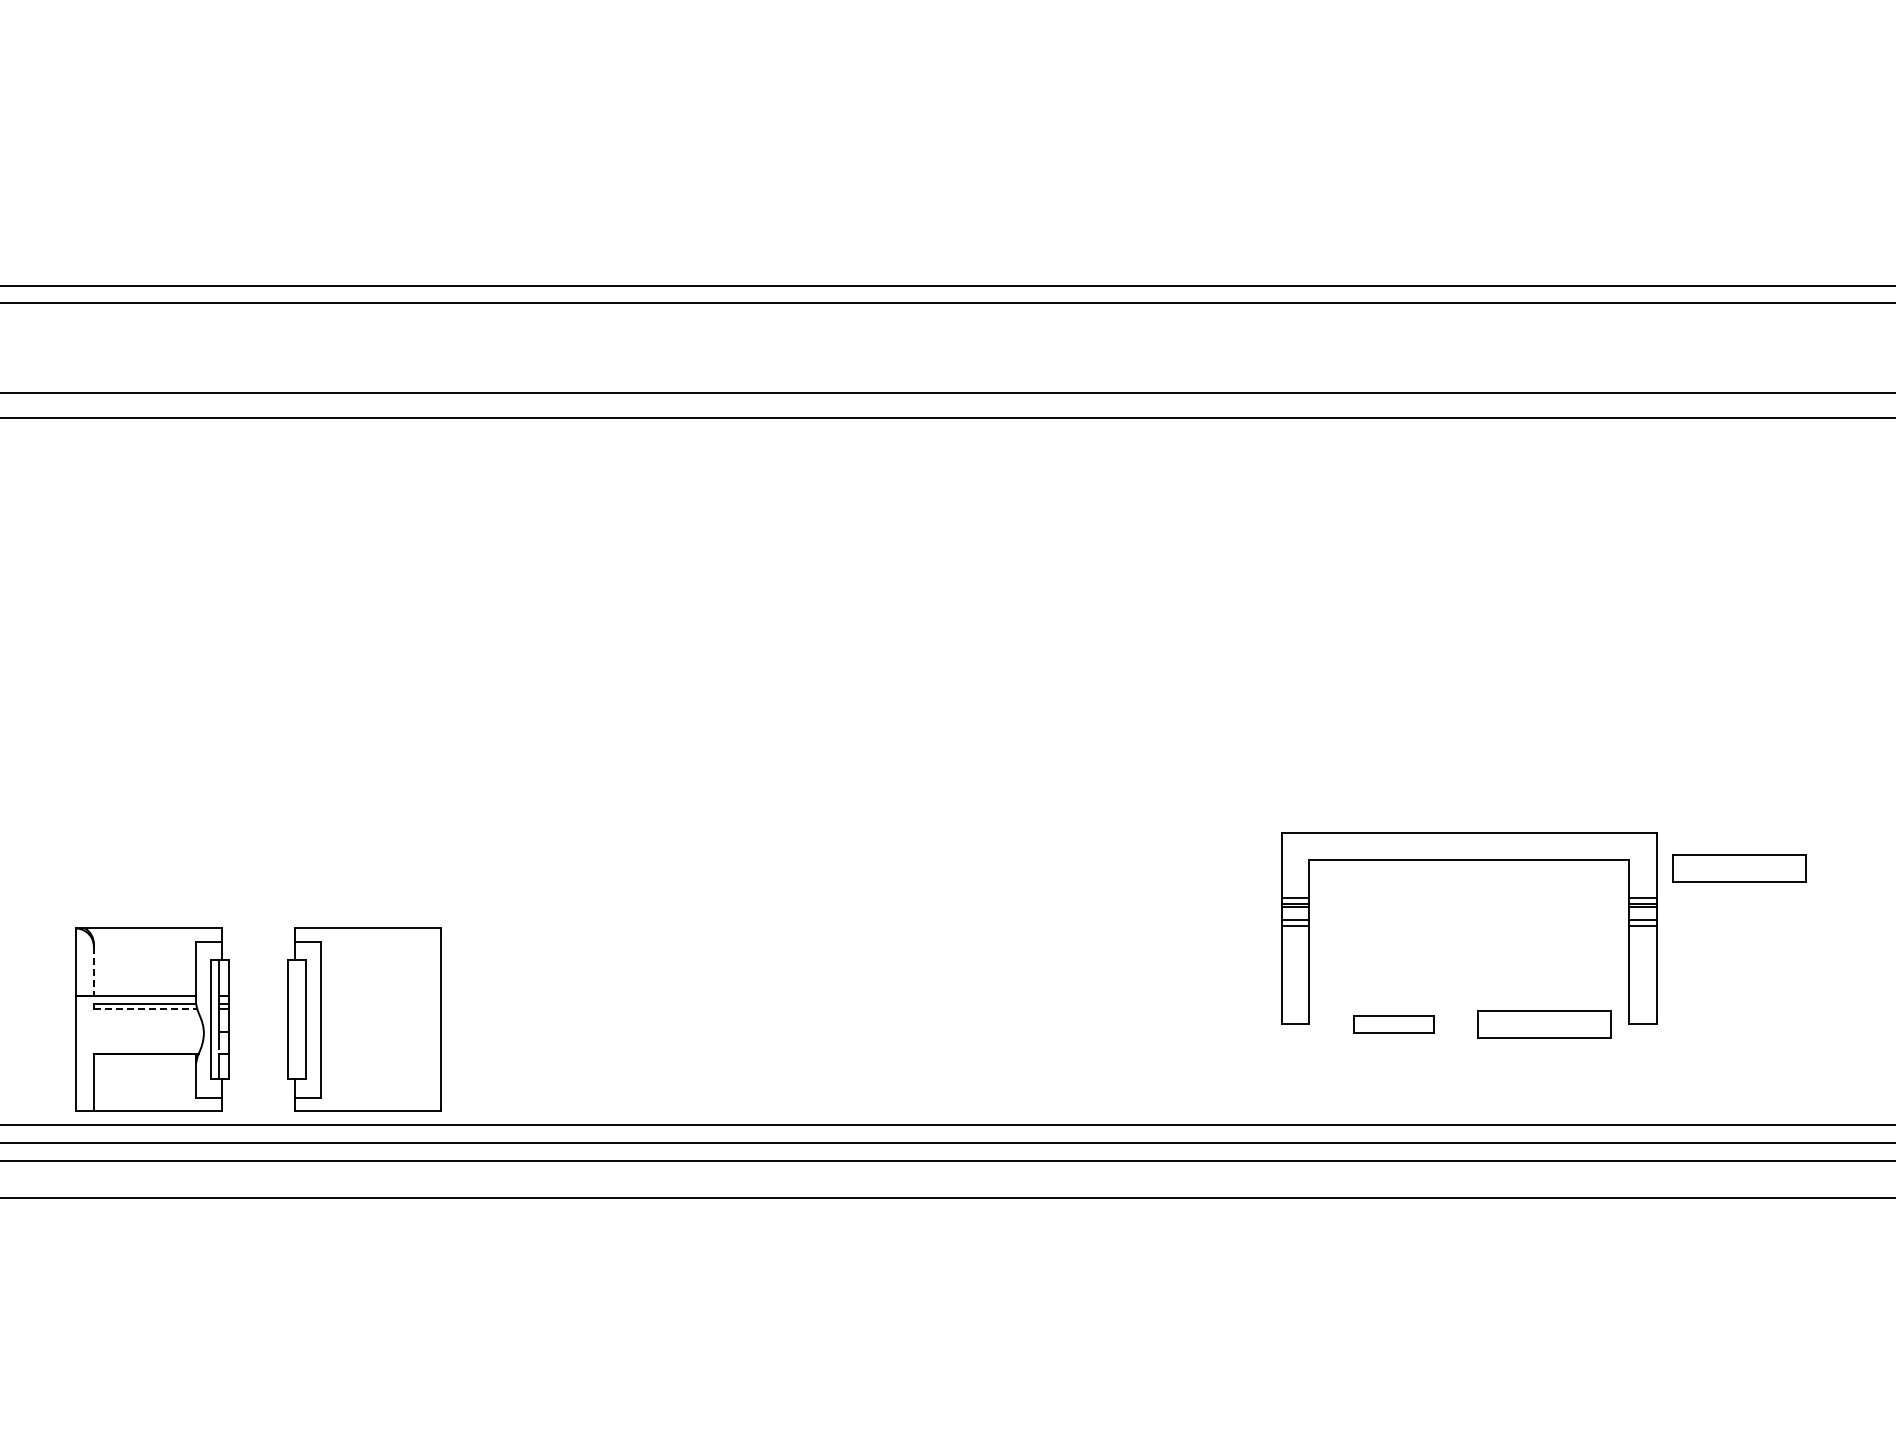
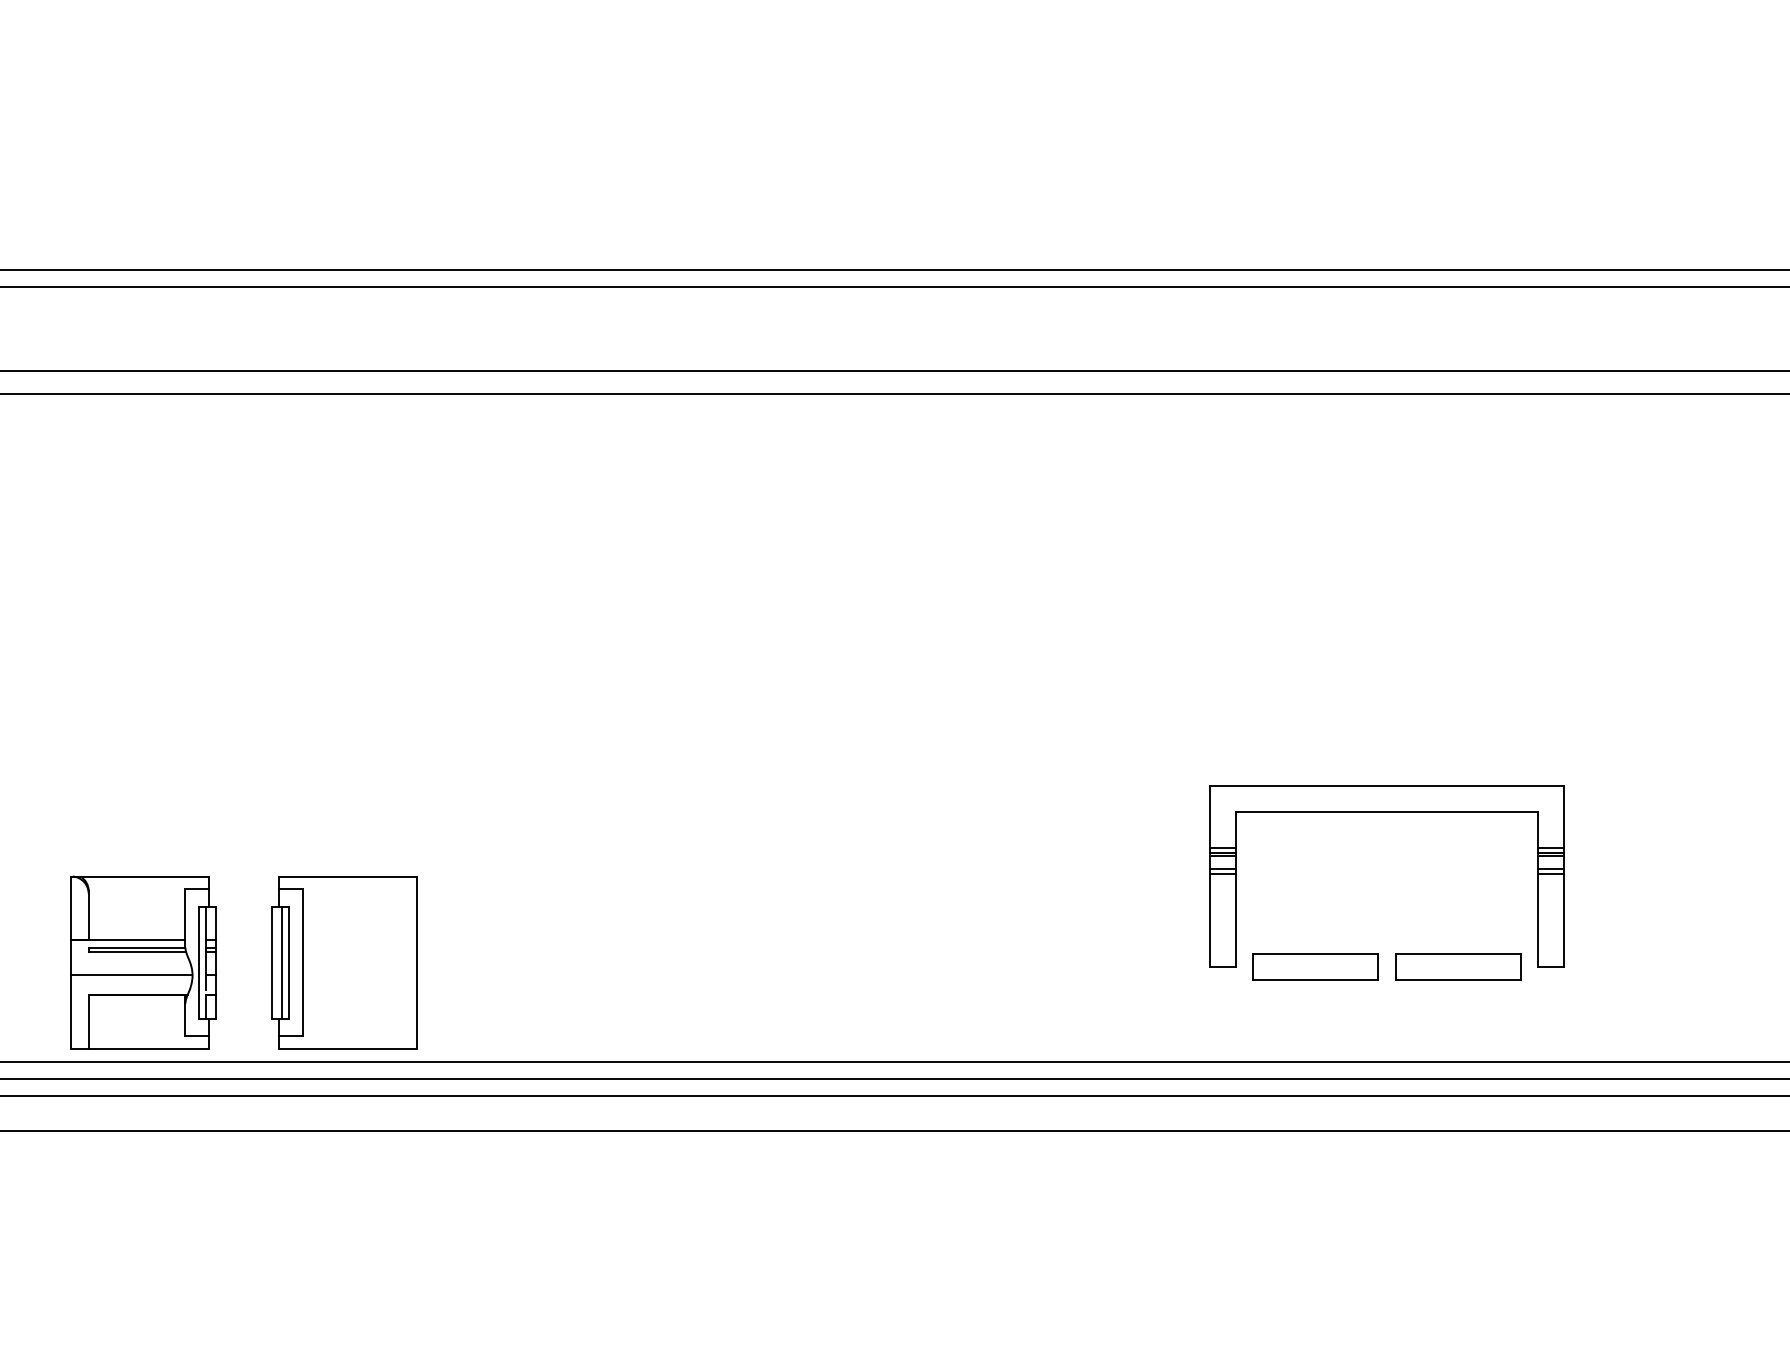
part: (1739, 868) -> (1642, 819), removed
line: (93, 971) -> (88, 917), dashed -> solid
line: (145, 1008) -> (137, 952), dashed -> solid
line: (298, 1019) -> (281, 962), added
part: (1393, 1024) -> (1315, 967), size x1.67
line: (139, 1032) -> (131, 974), added

